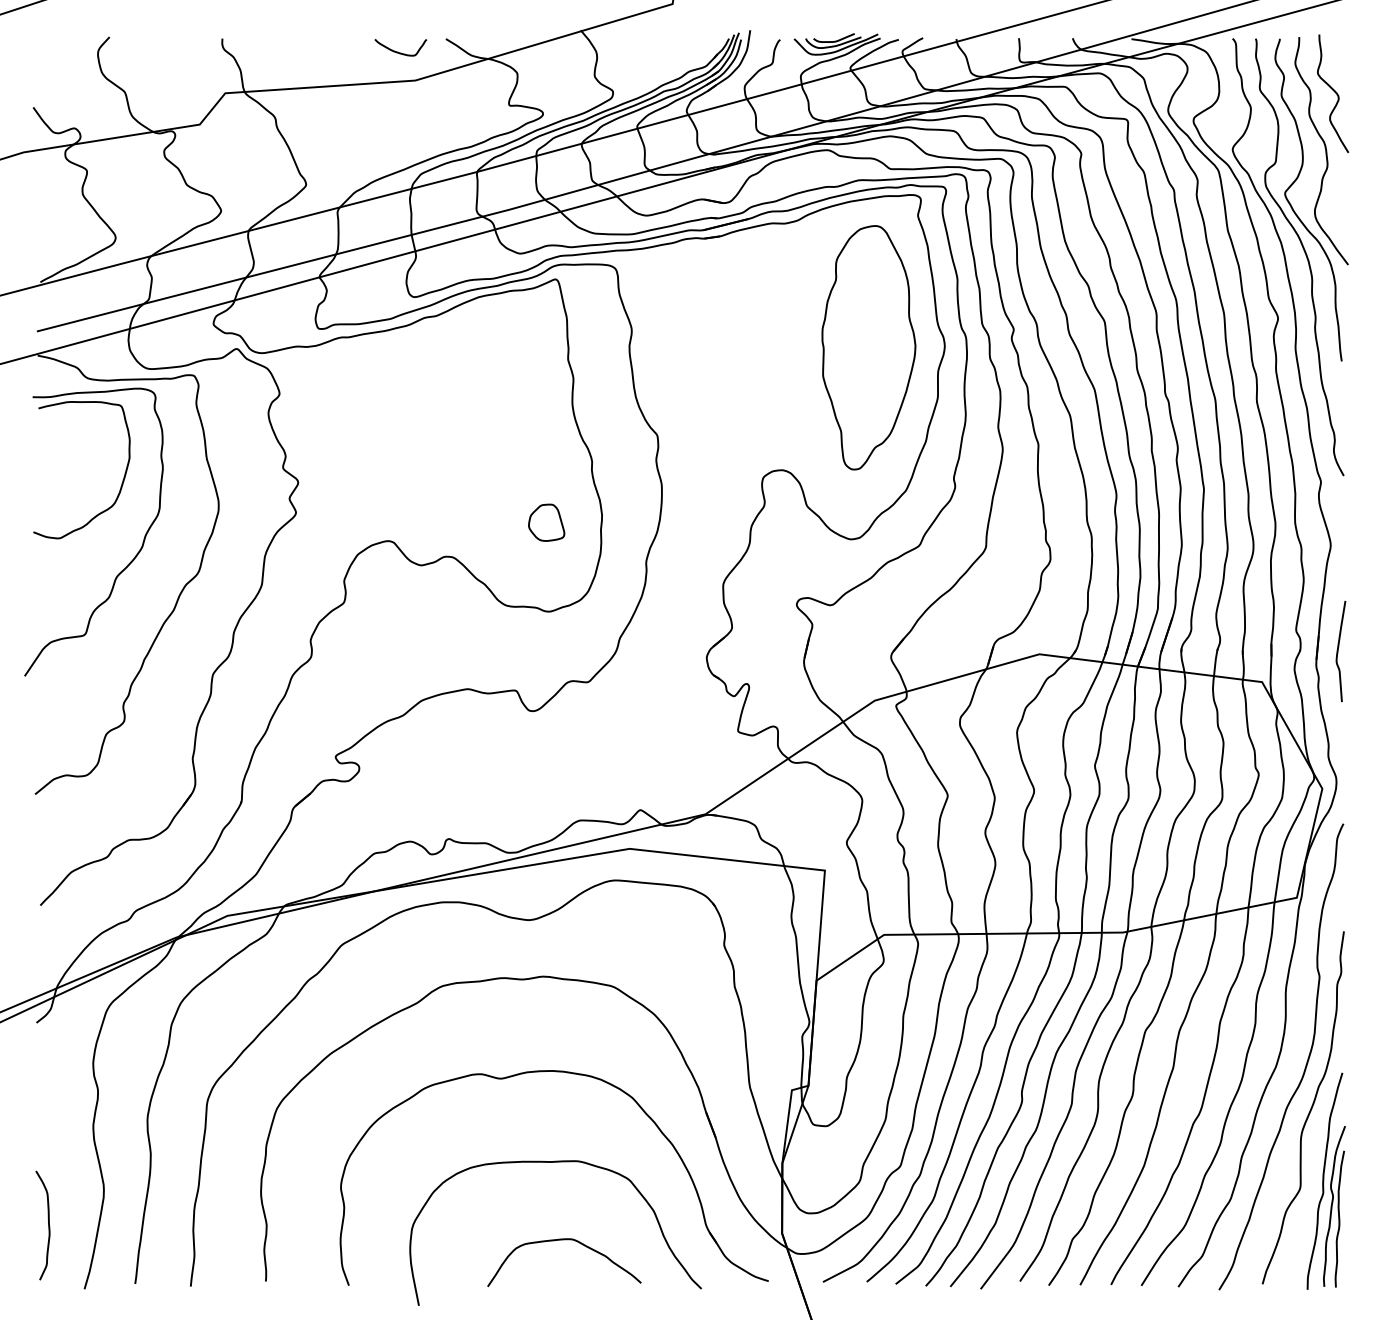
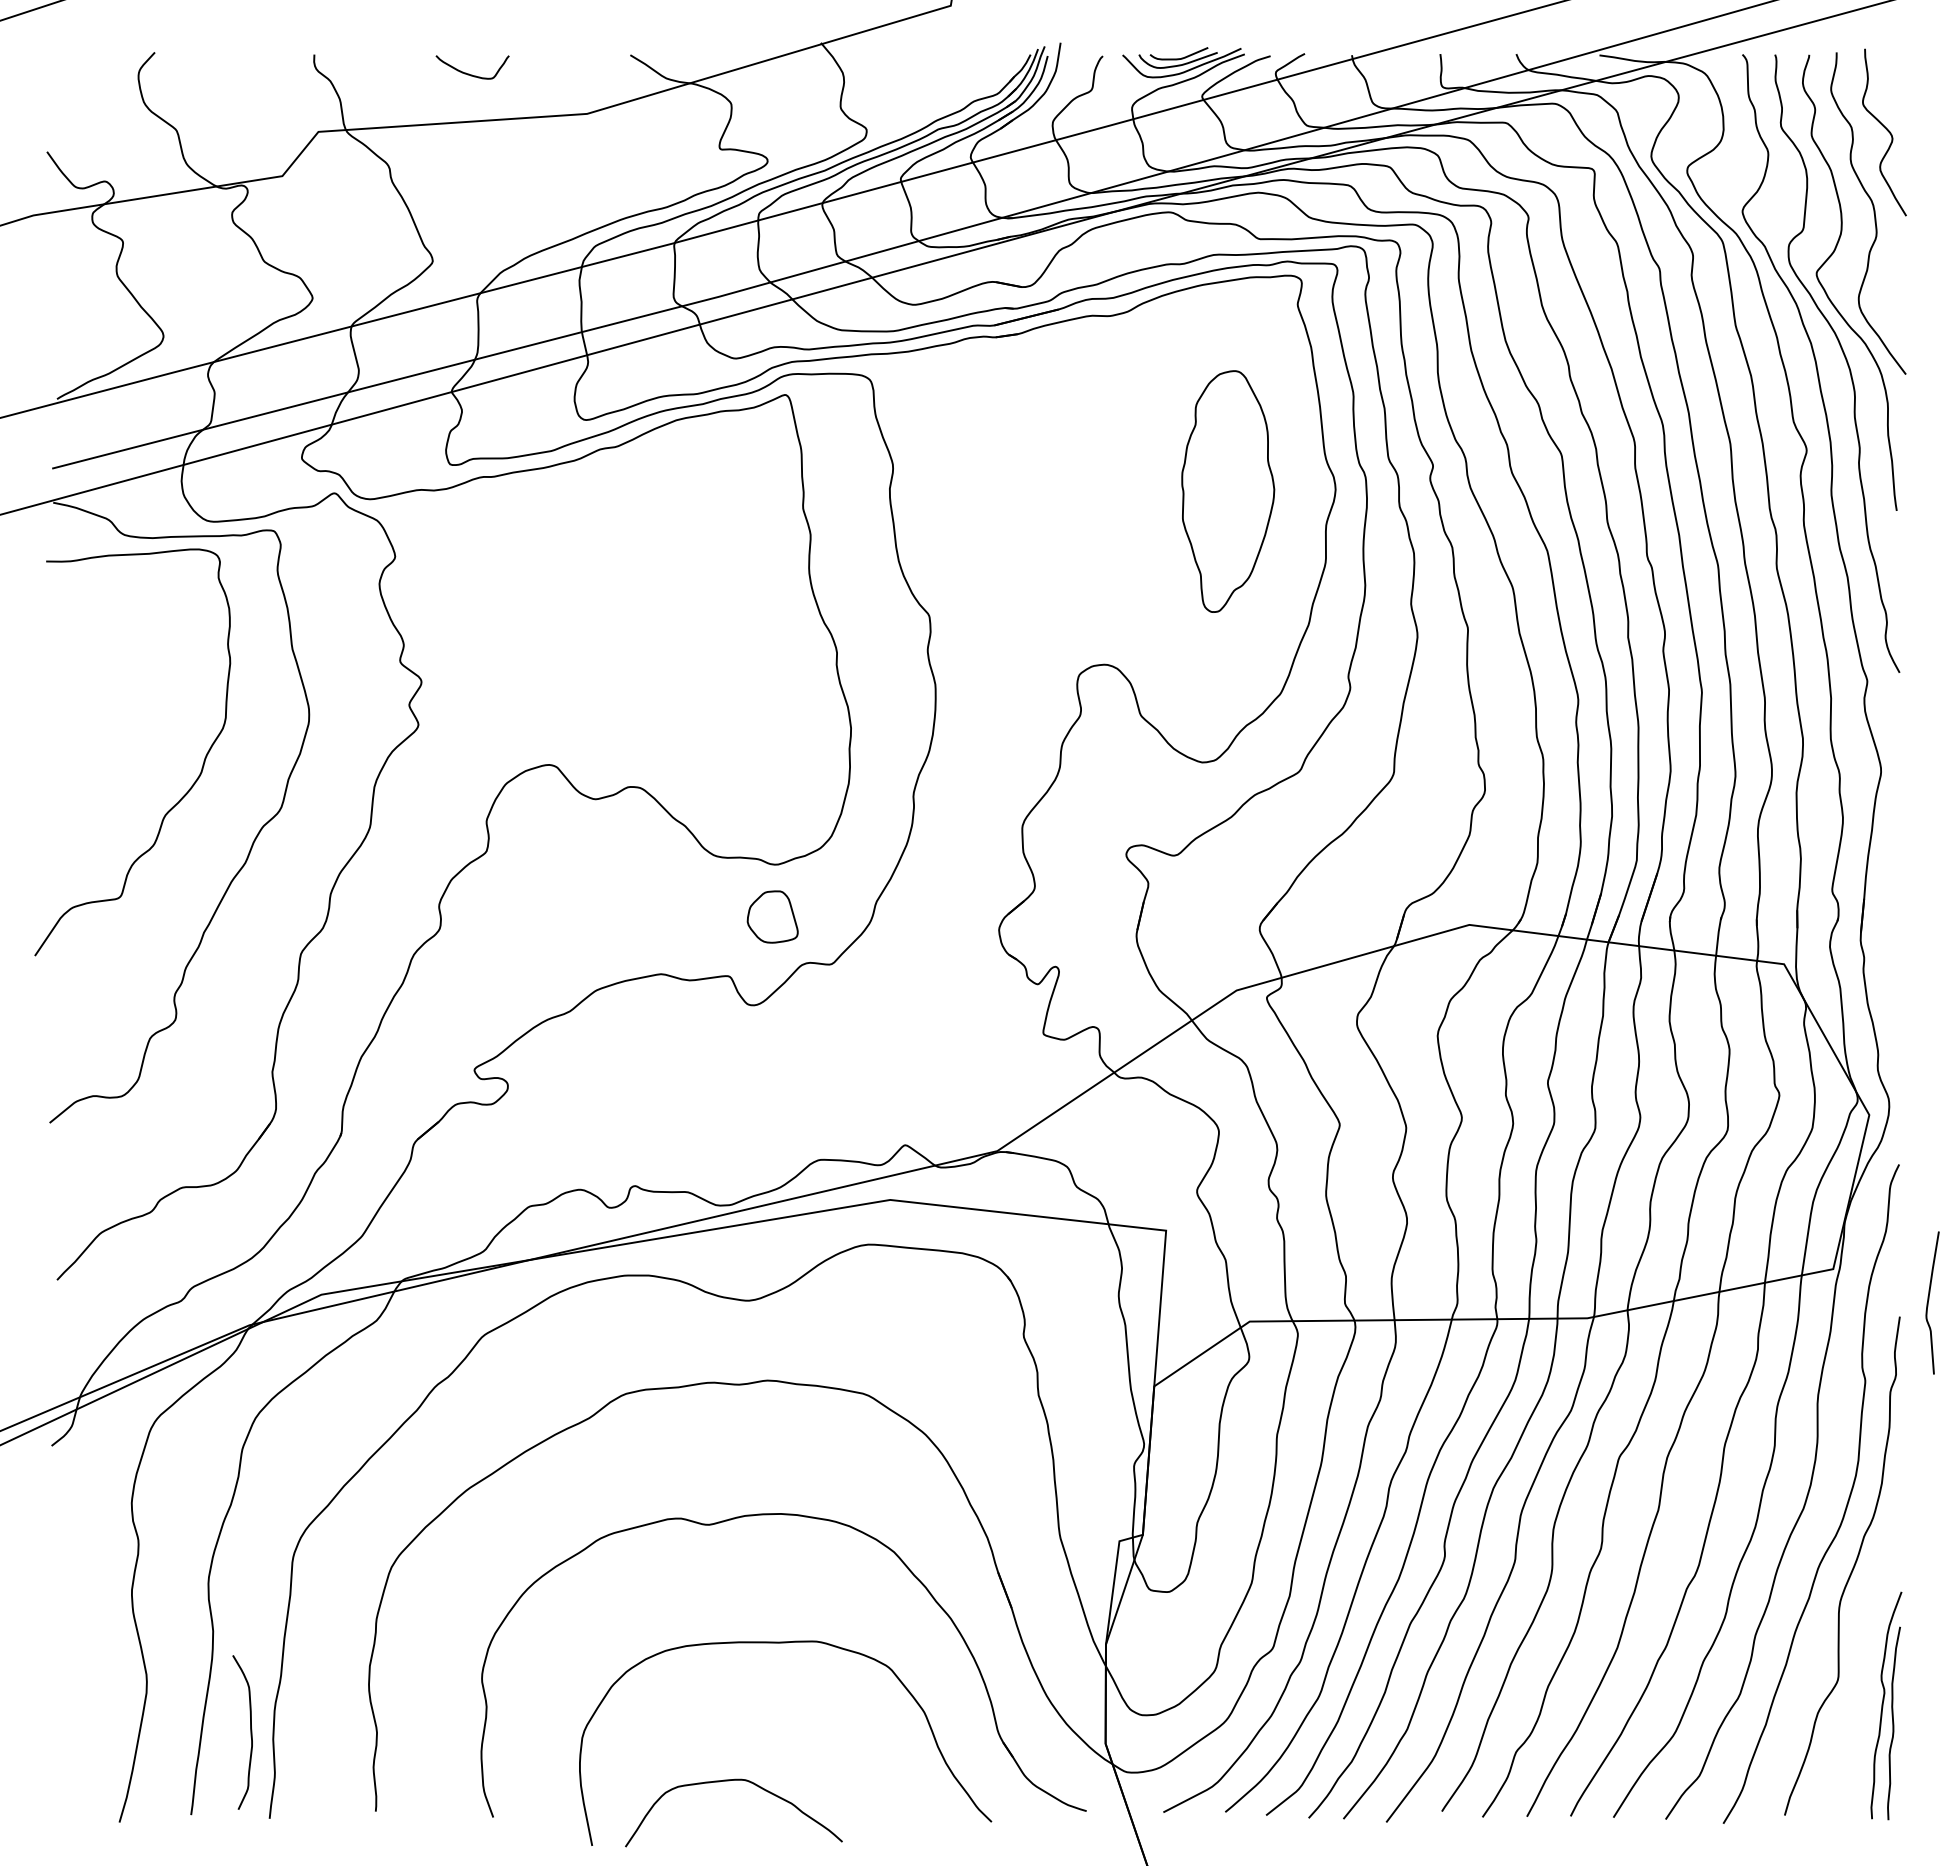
curve: (398, 51) -> (469, 73), moved
part: (868, 347) -> (1227, 491), size x0.7
curve: (122, 482) -> (172, 682), removed
part: (546, 522) -> (772, 916), moved
curve: (1338, 649) -> (1929, 1300), moved
curve: (1323, 1181) -> (1871, 1669), removed
curve: (48, 1225) -> (250, 1732), moved
curve: (561, 1240) -> (729, 1781), moved

